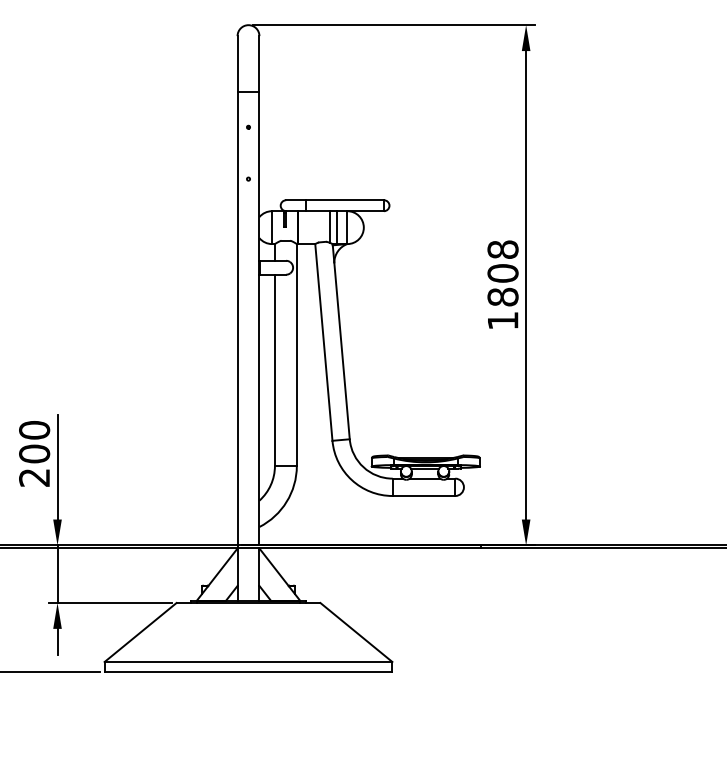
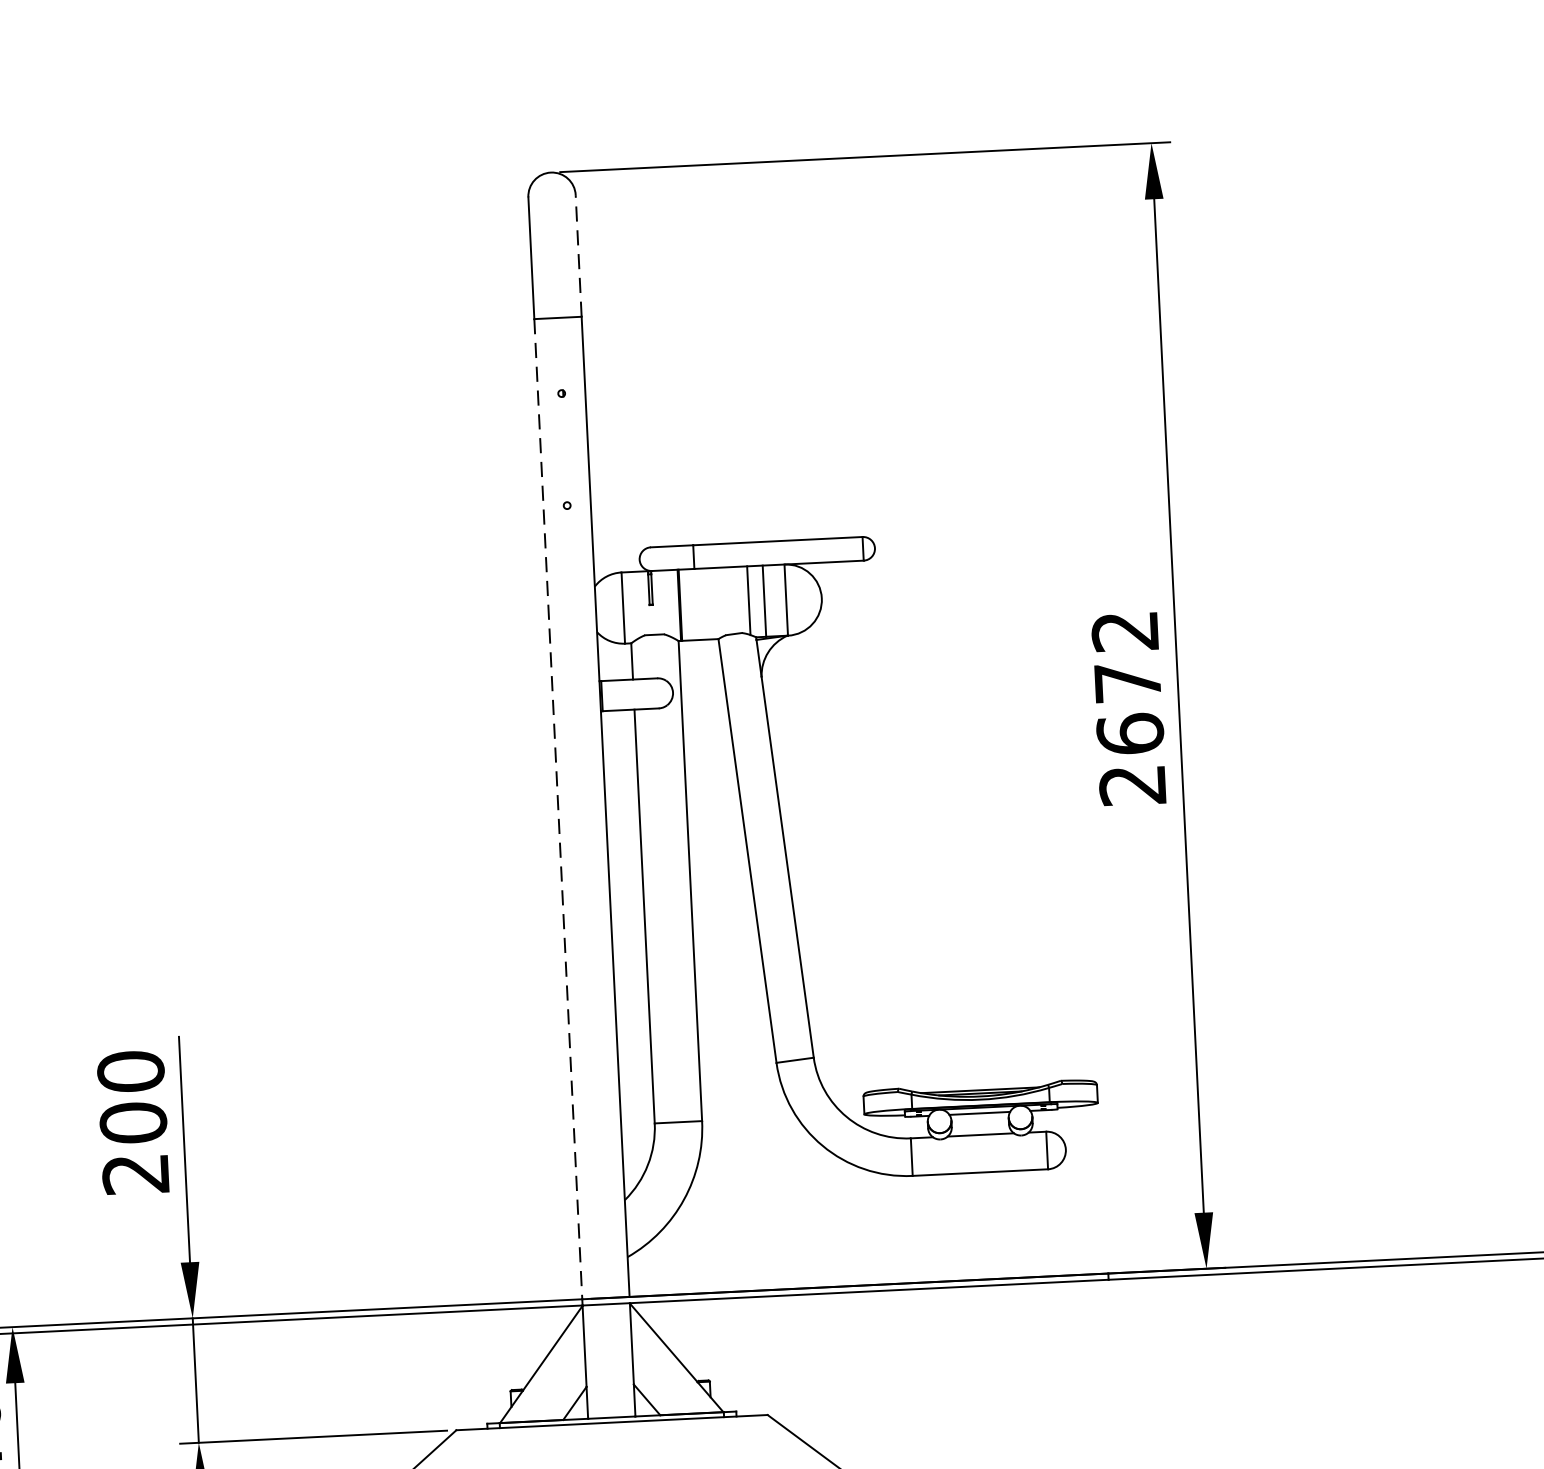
line: (259, 63) -> (578, 254), solid -> dashed
text: (502, 284) -> (1127, 706), 1808 -> 2672
line: (237, 318) -> (558, 808), solid -> dashed

